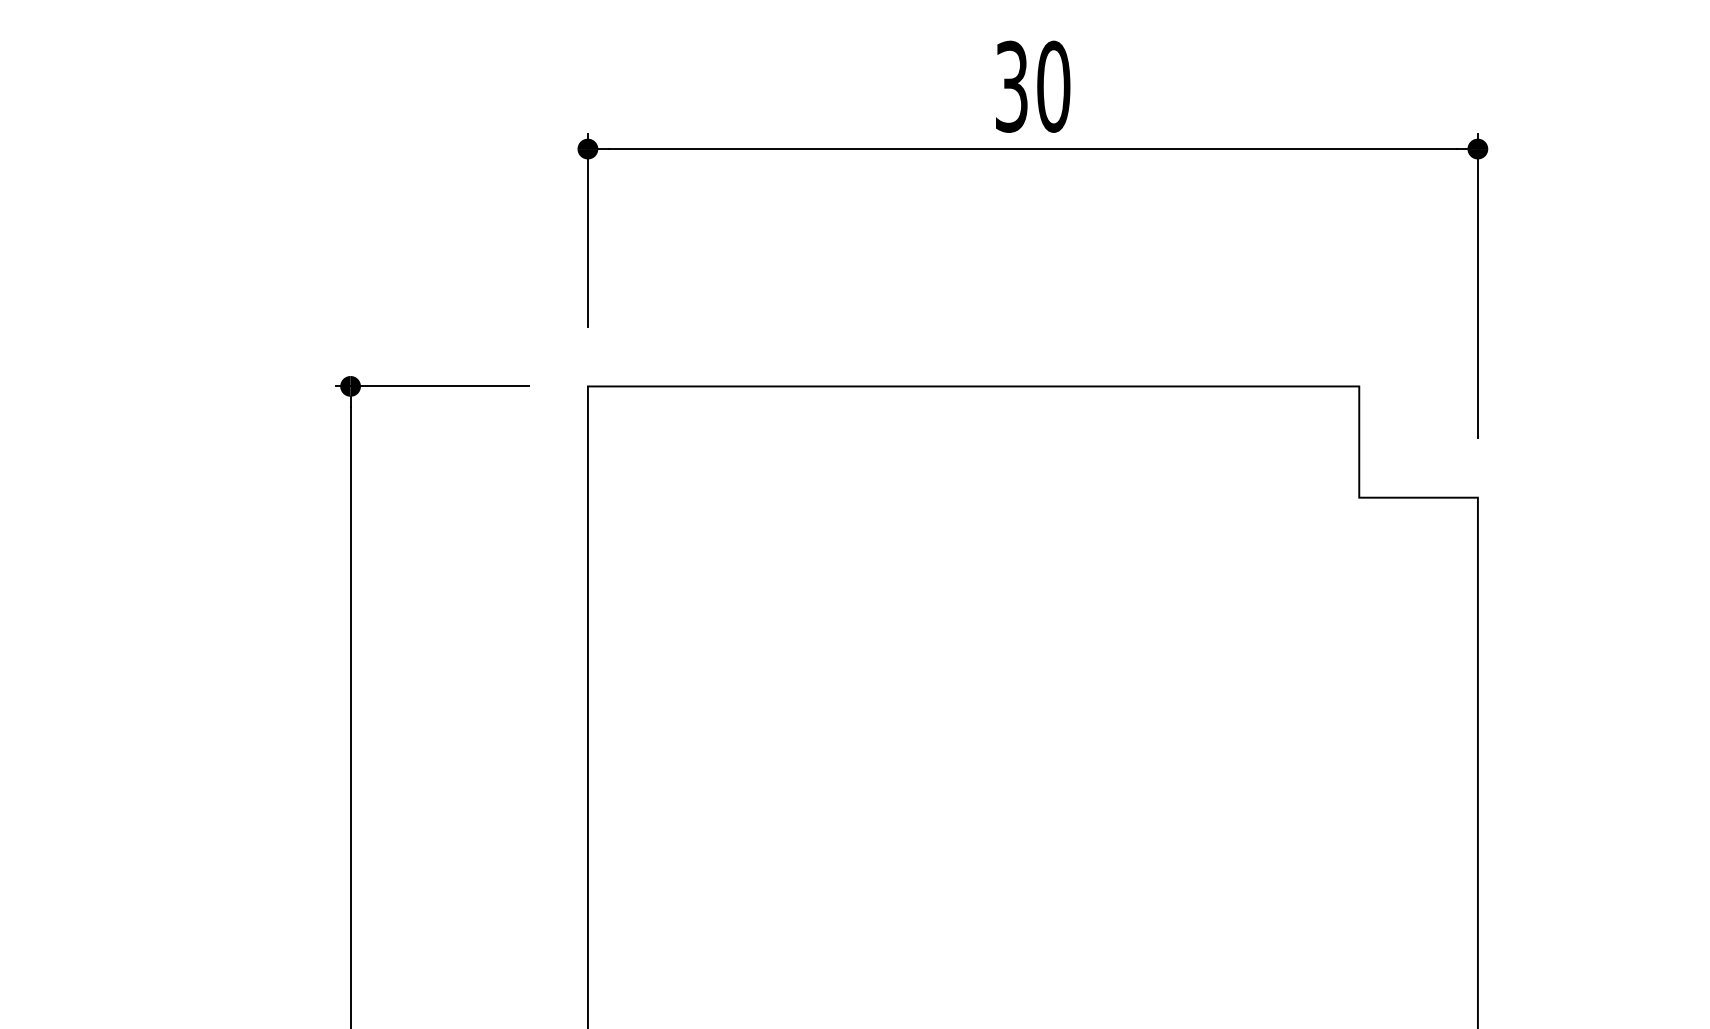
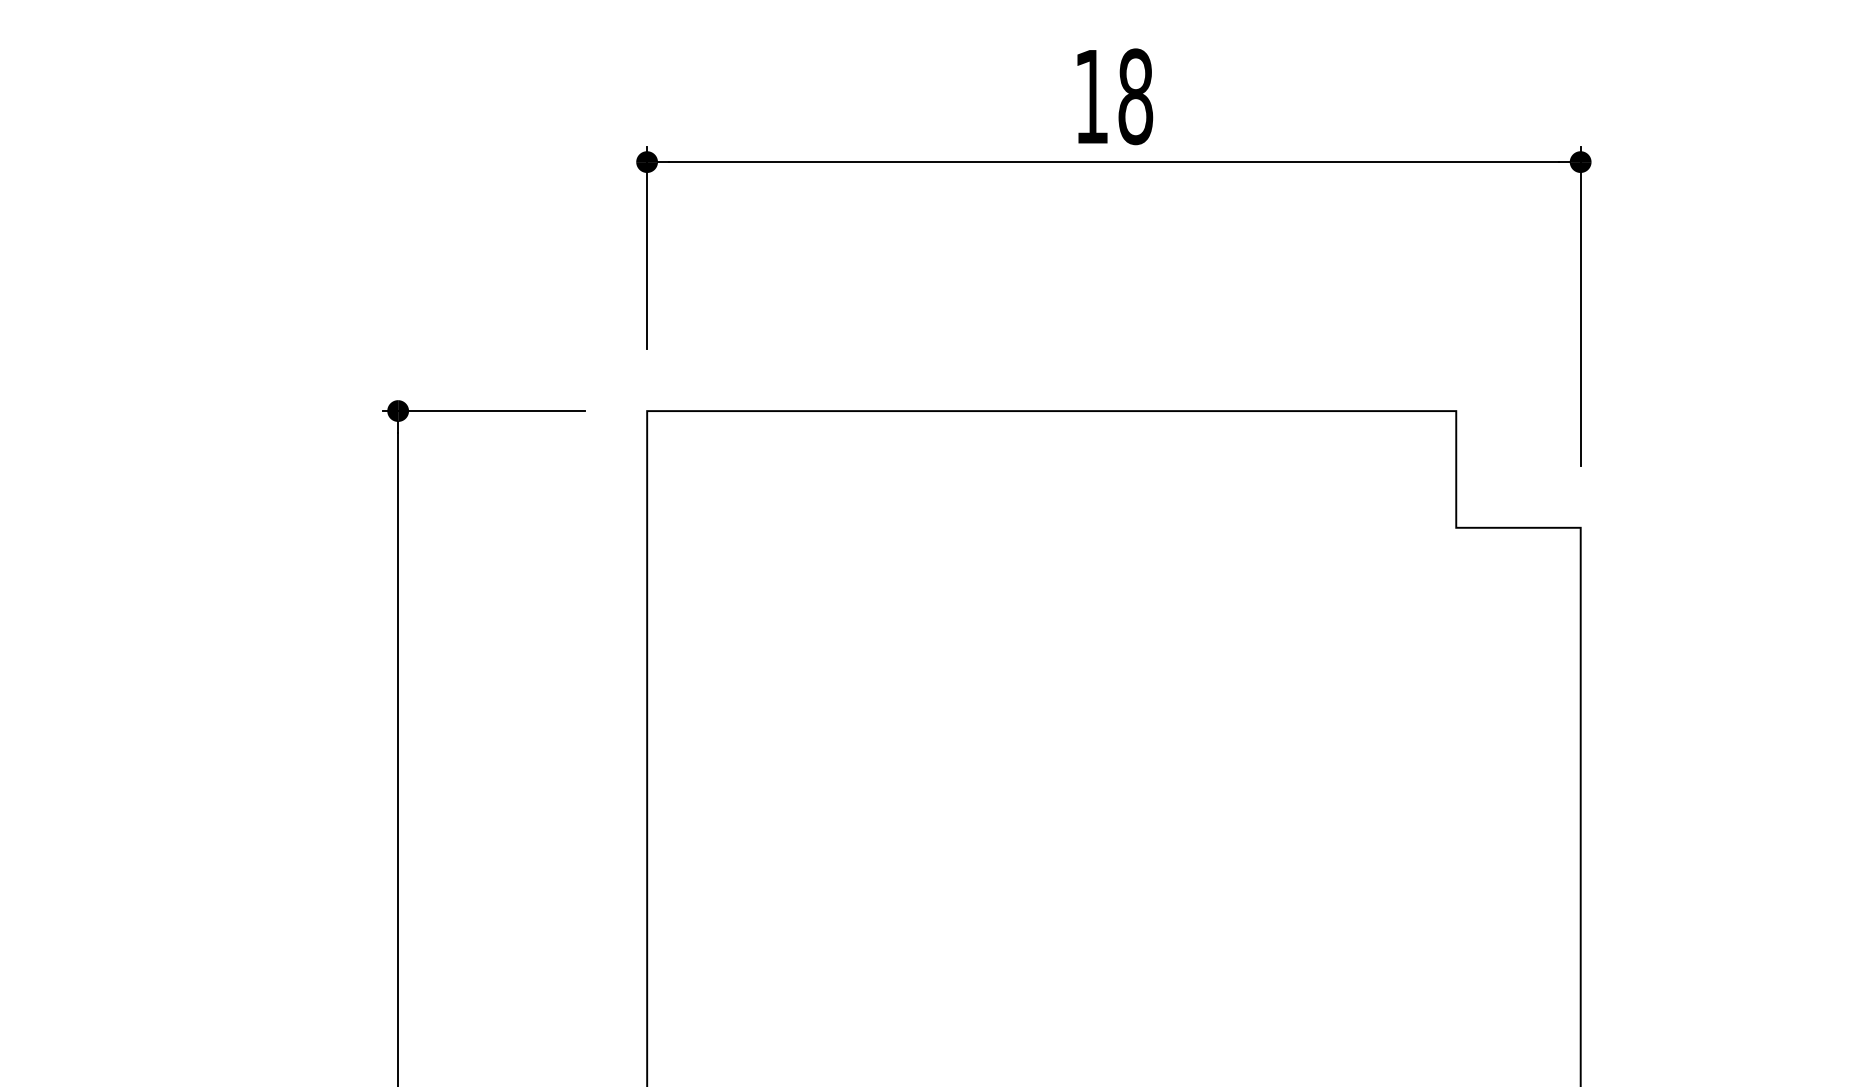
text: (1033, 86) -> (1114, 96), 30 -> 18

